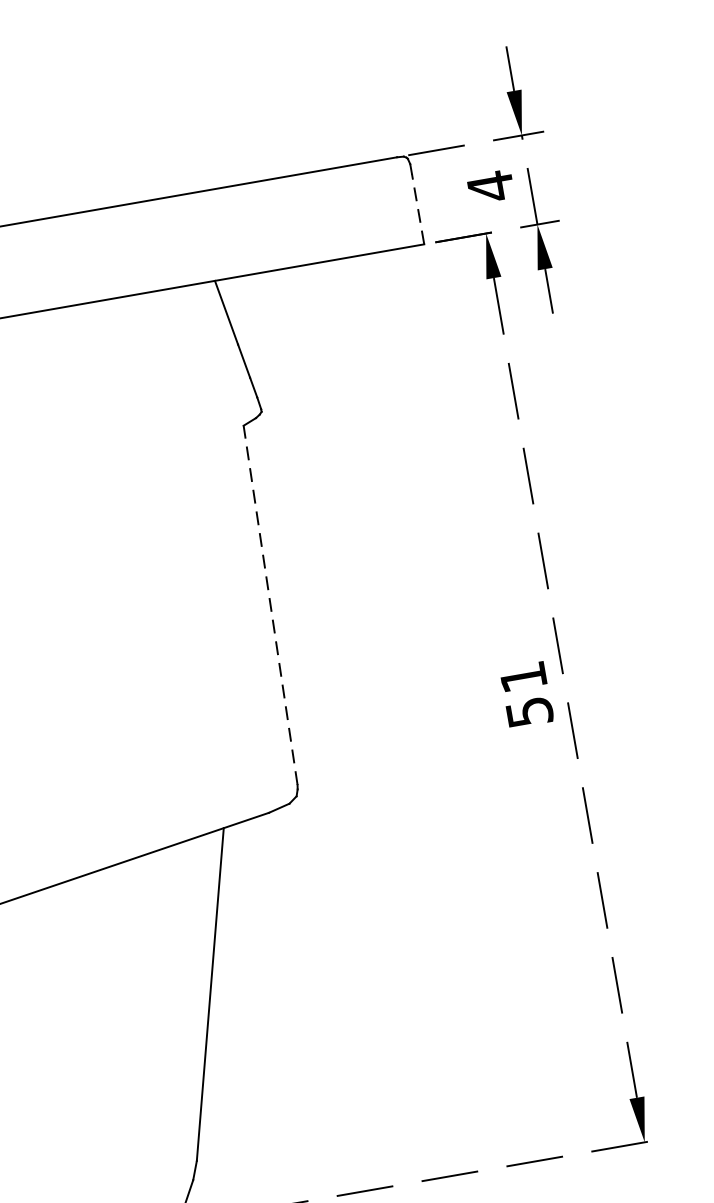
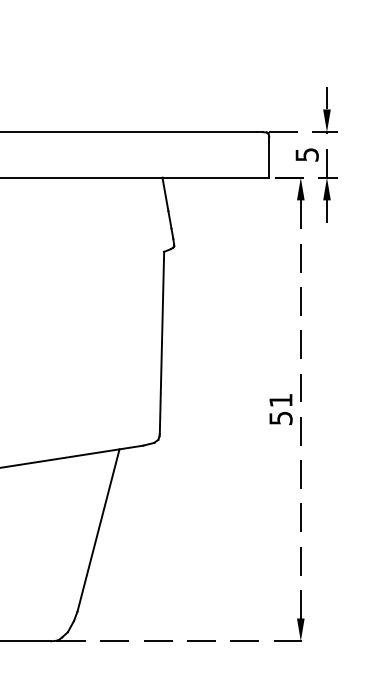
text: (489, 186) -> (306, 154), 4 -> 5
line: (418, 208) -> (269, 159), dashed -> solid
line: (271, 604) -> (162, 342), dashed -> solid

